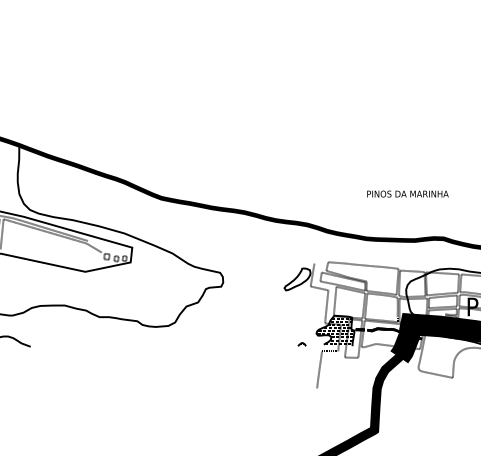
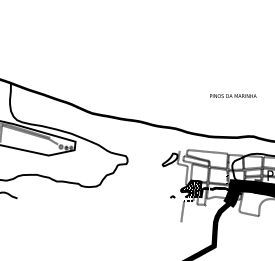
text: (408, 193) -> (233, 95), moved

